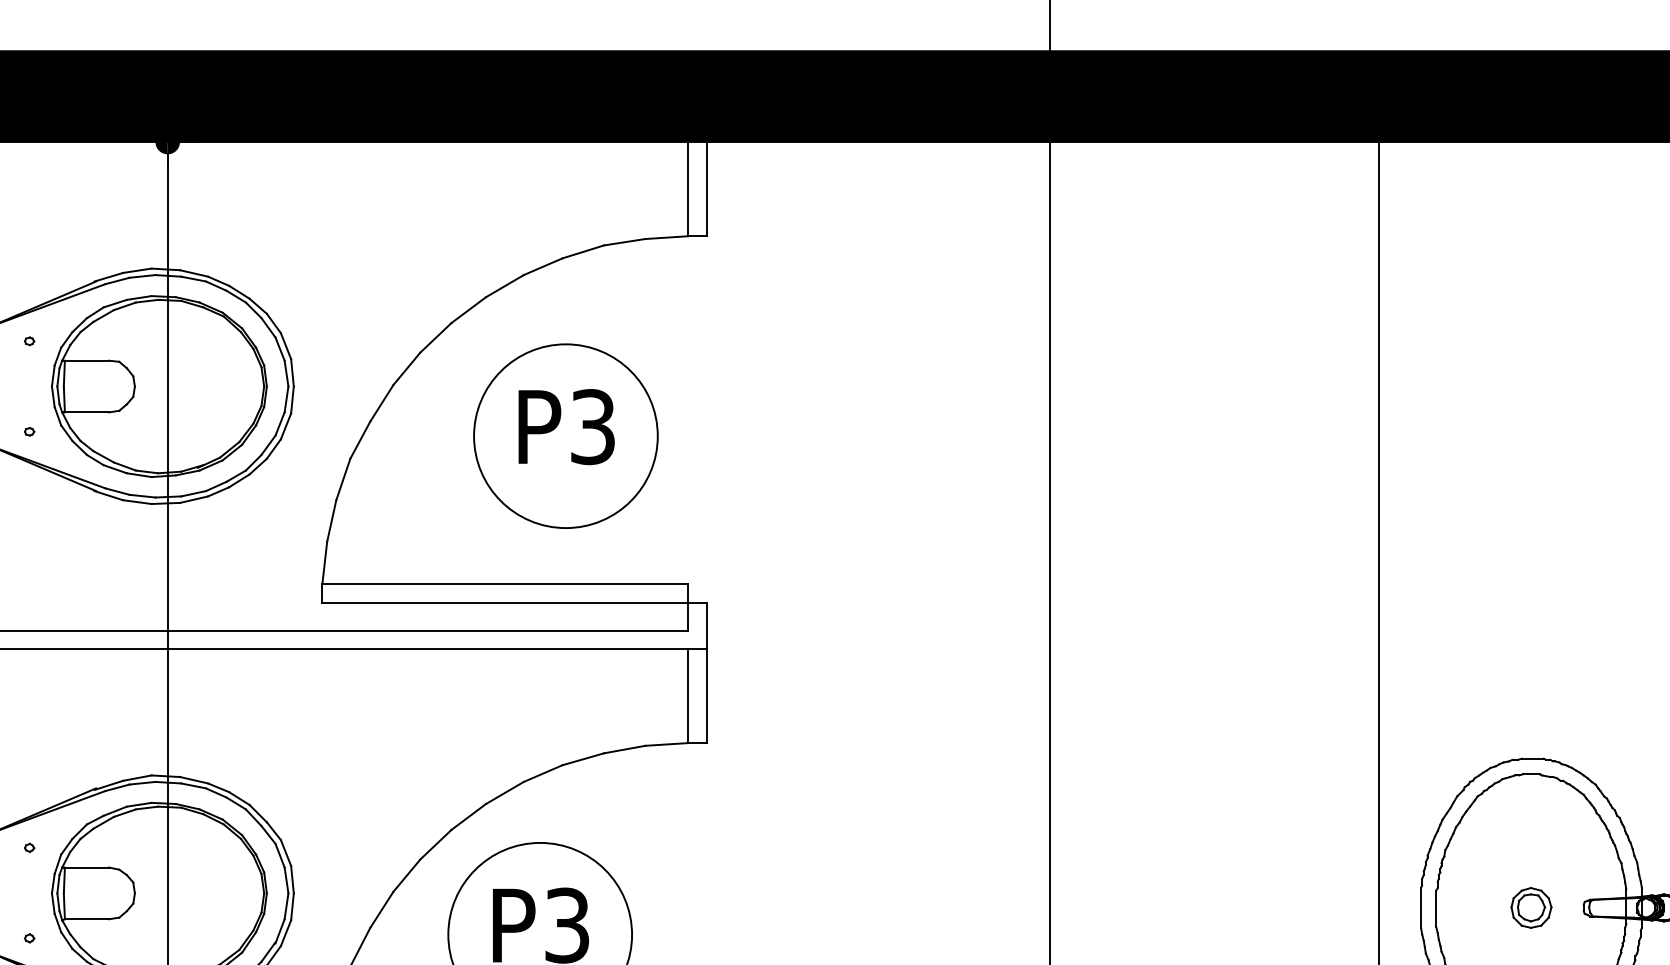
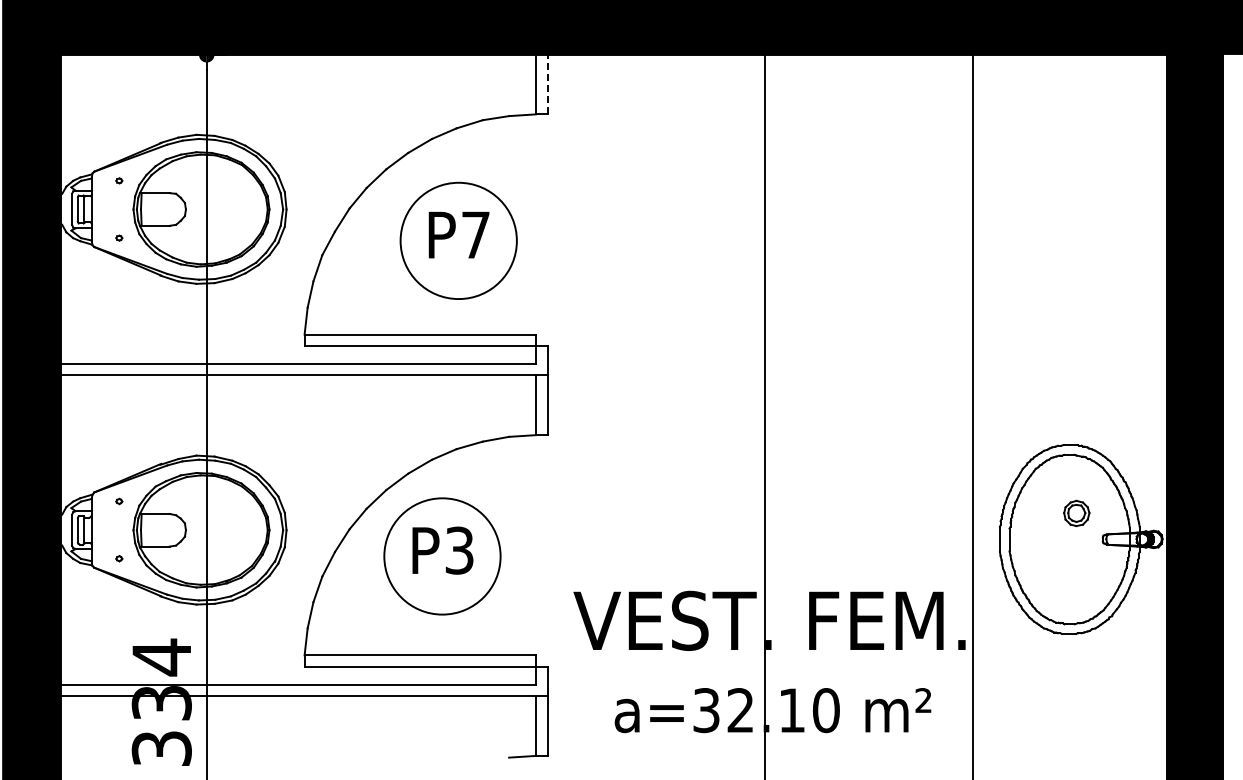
line: (707, 189) -> (548, 84), solid -> dashed
text: (592, 427) -> (475, 235), P3 -> P7
part: (1530, 907) -> (1076, 513), moved

